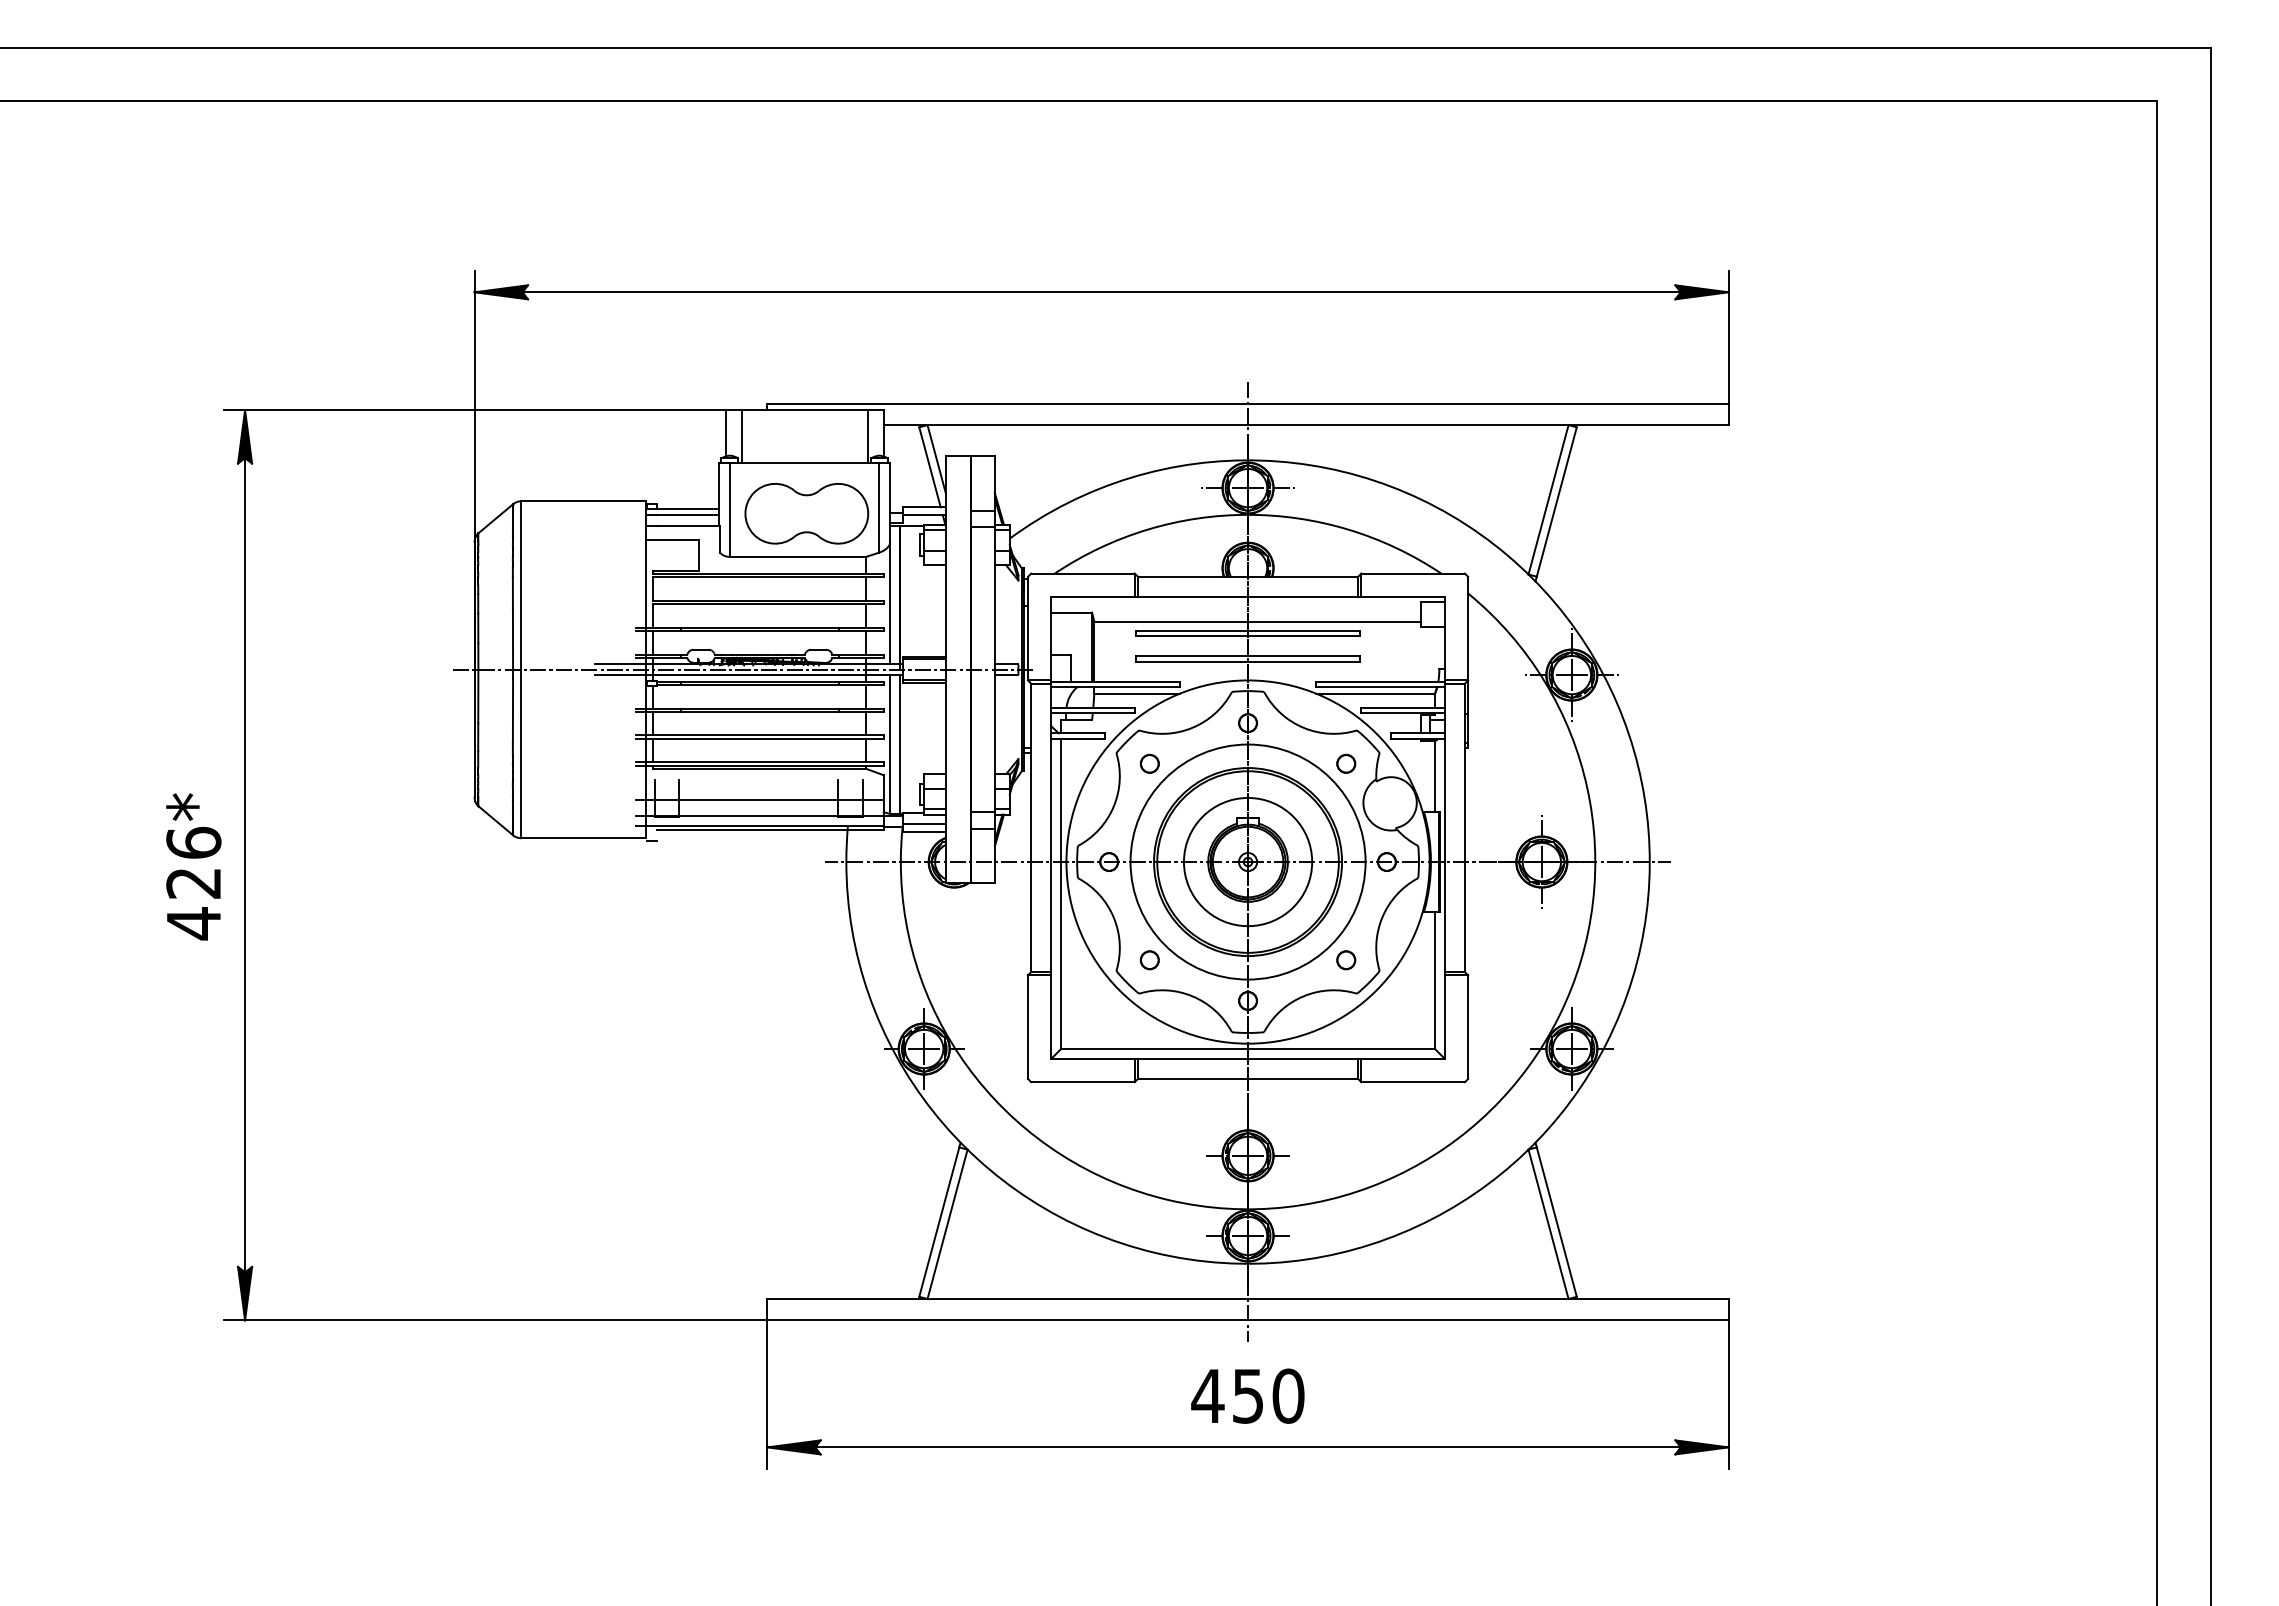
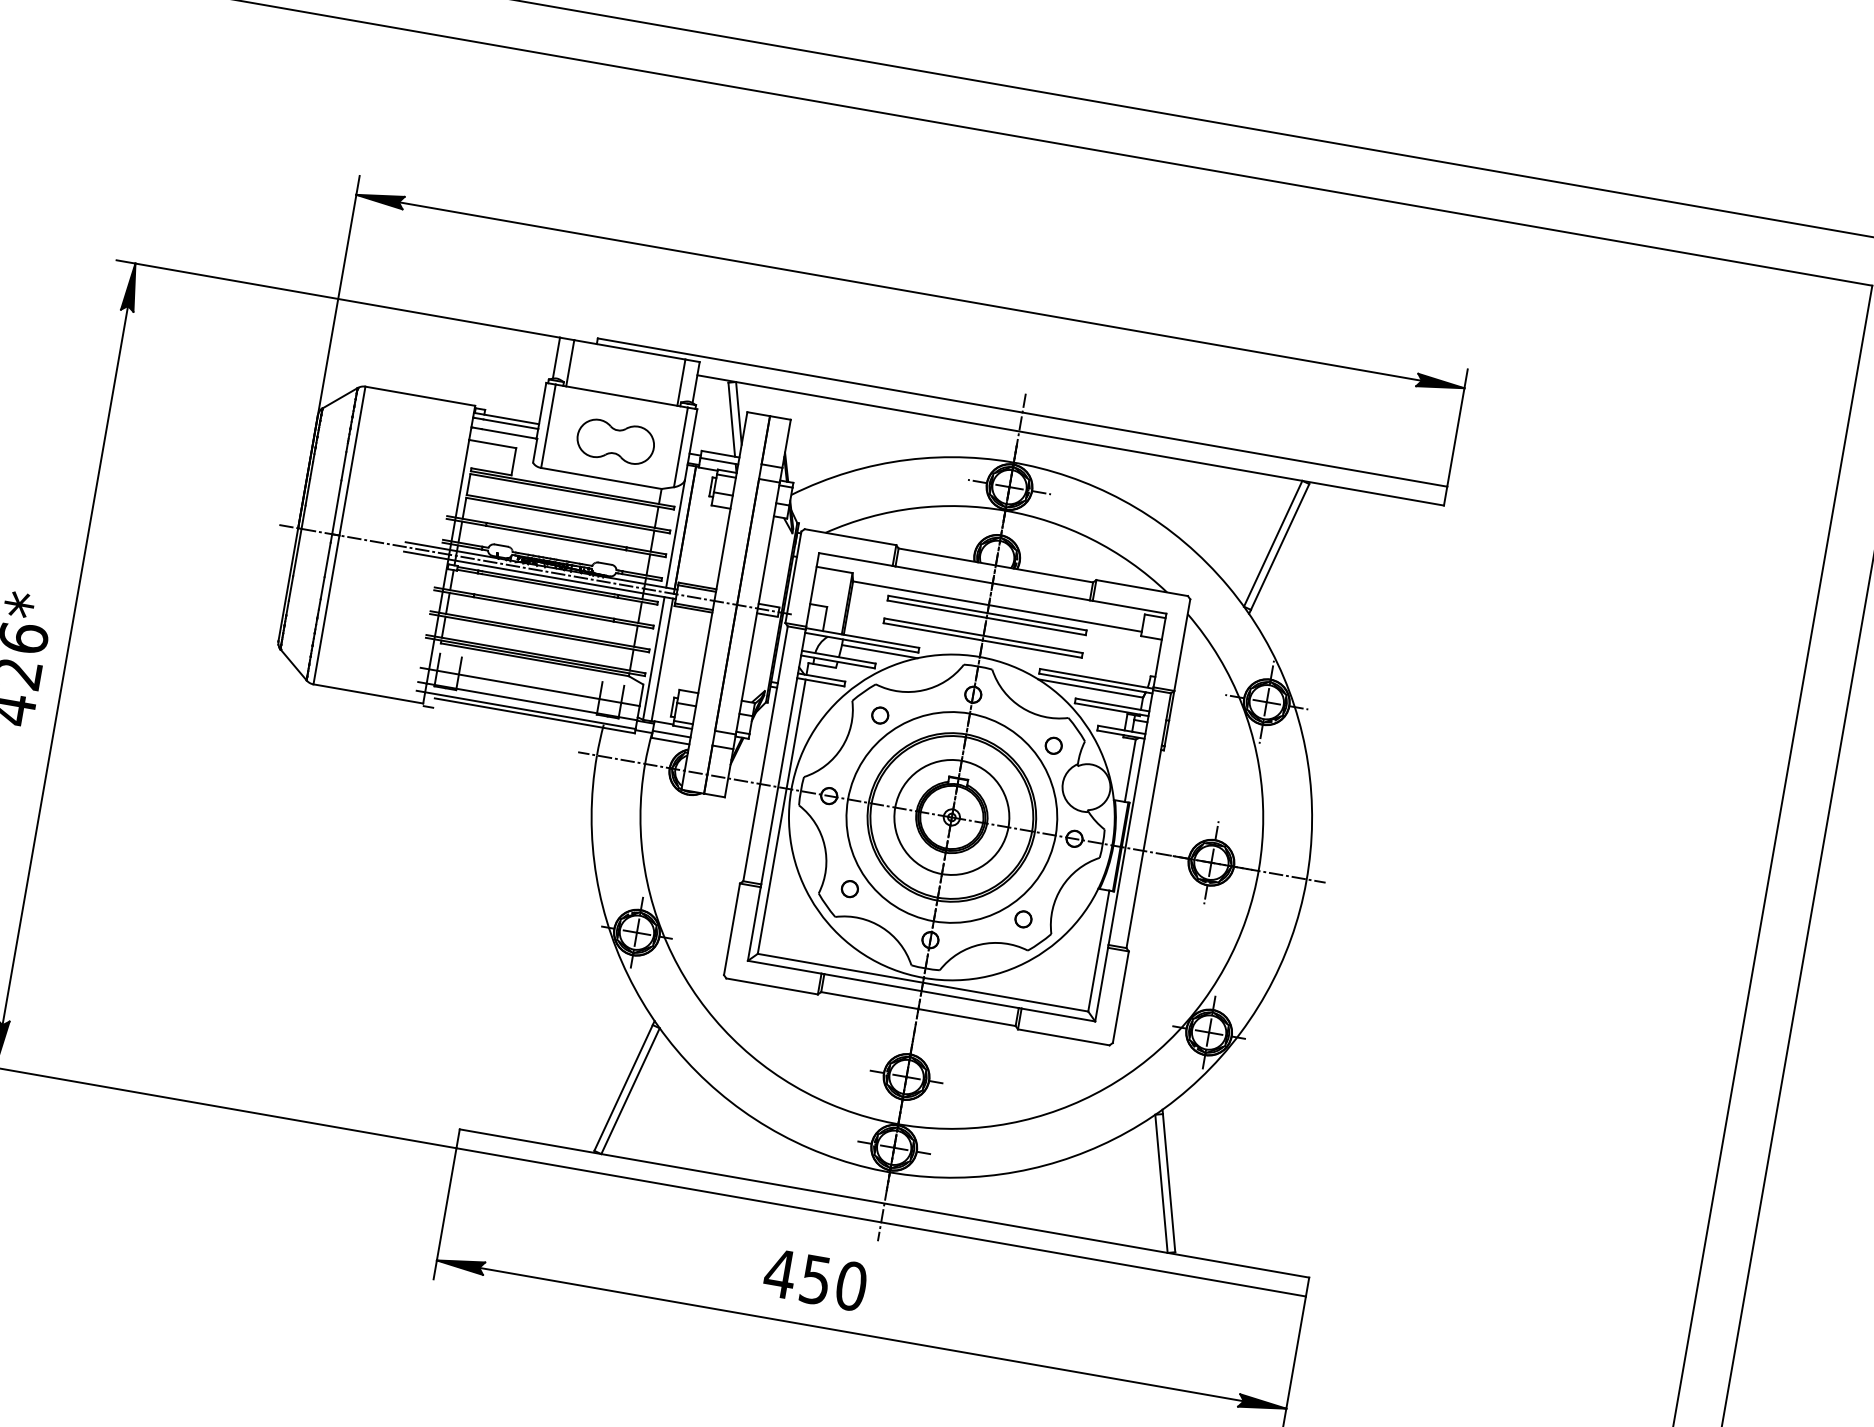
part: (806, 513) -> (615, 441), size x0.7
text: (1247, 1395) -> (815, 1279), moved

